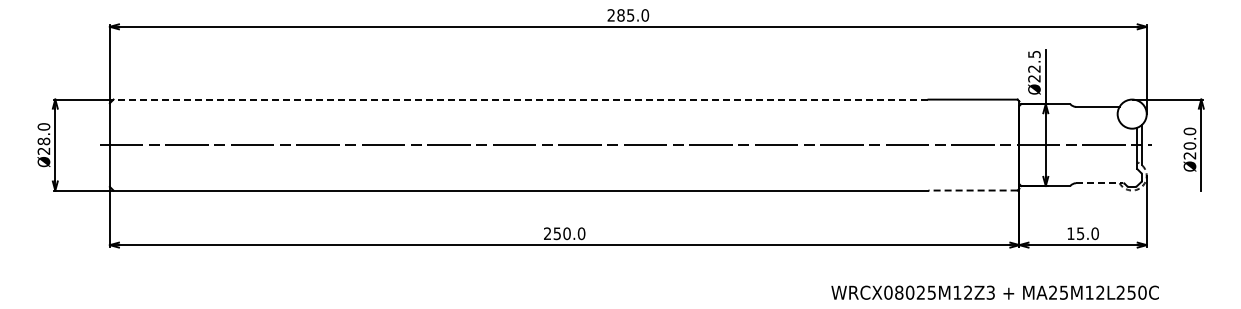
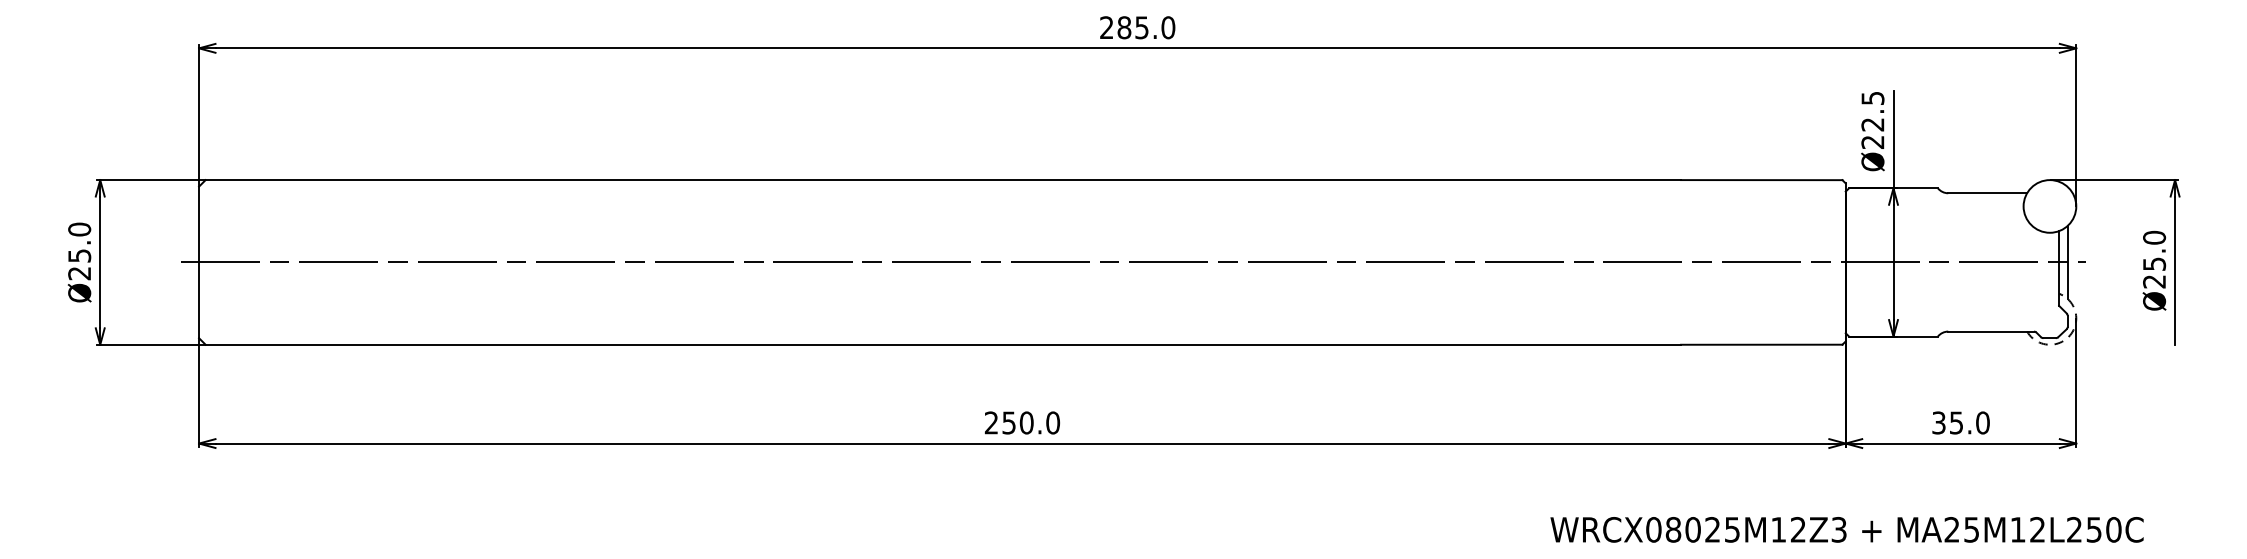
line: (520, 99) -> (942, 179), dashed -> solid
text: (43, 141) -> (78, 255), Ø28.0 -> Ø25.0
text: (1189, 145) -> (2153, 263), Ø20.0 -> Ø25.0
line: (1099, 183) -> (1990, 332), dashed -> solid
line: (973, 190) -> (1762, 344), dashed -> solid
text: (1070, 233) -> (1938, 422), 15.0 -> 35.0
text: (994, 292) -> (1845, 529), moved

